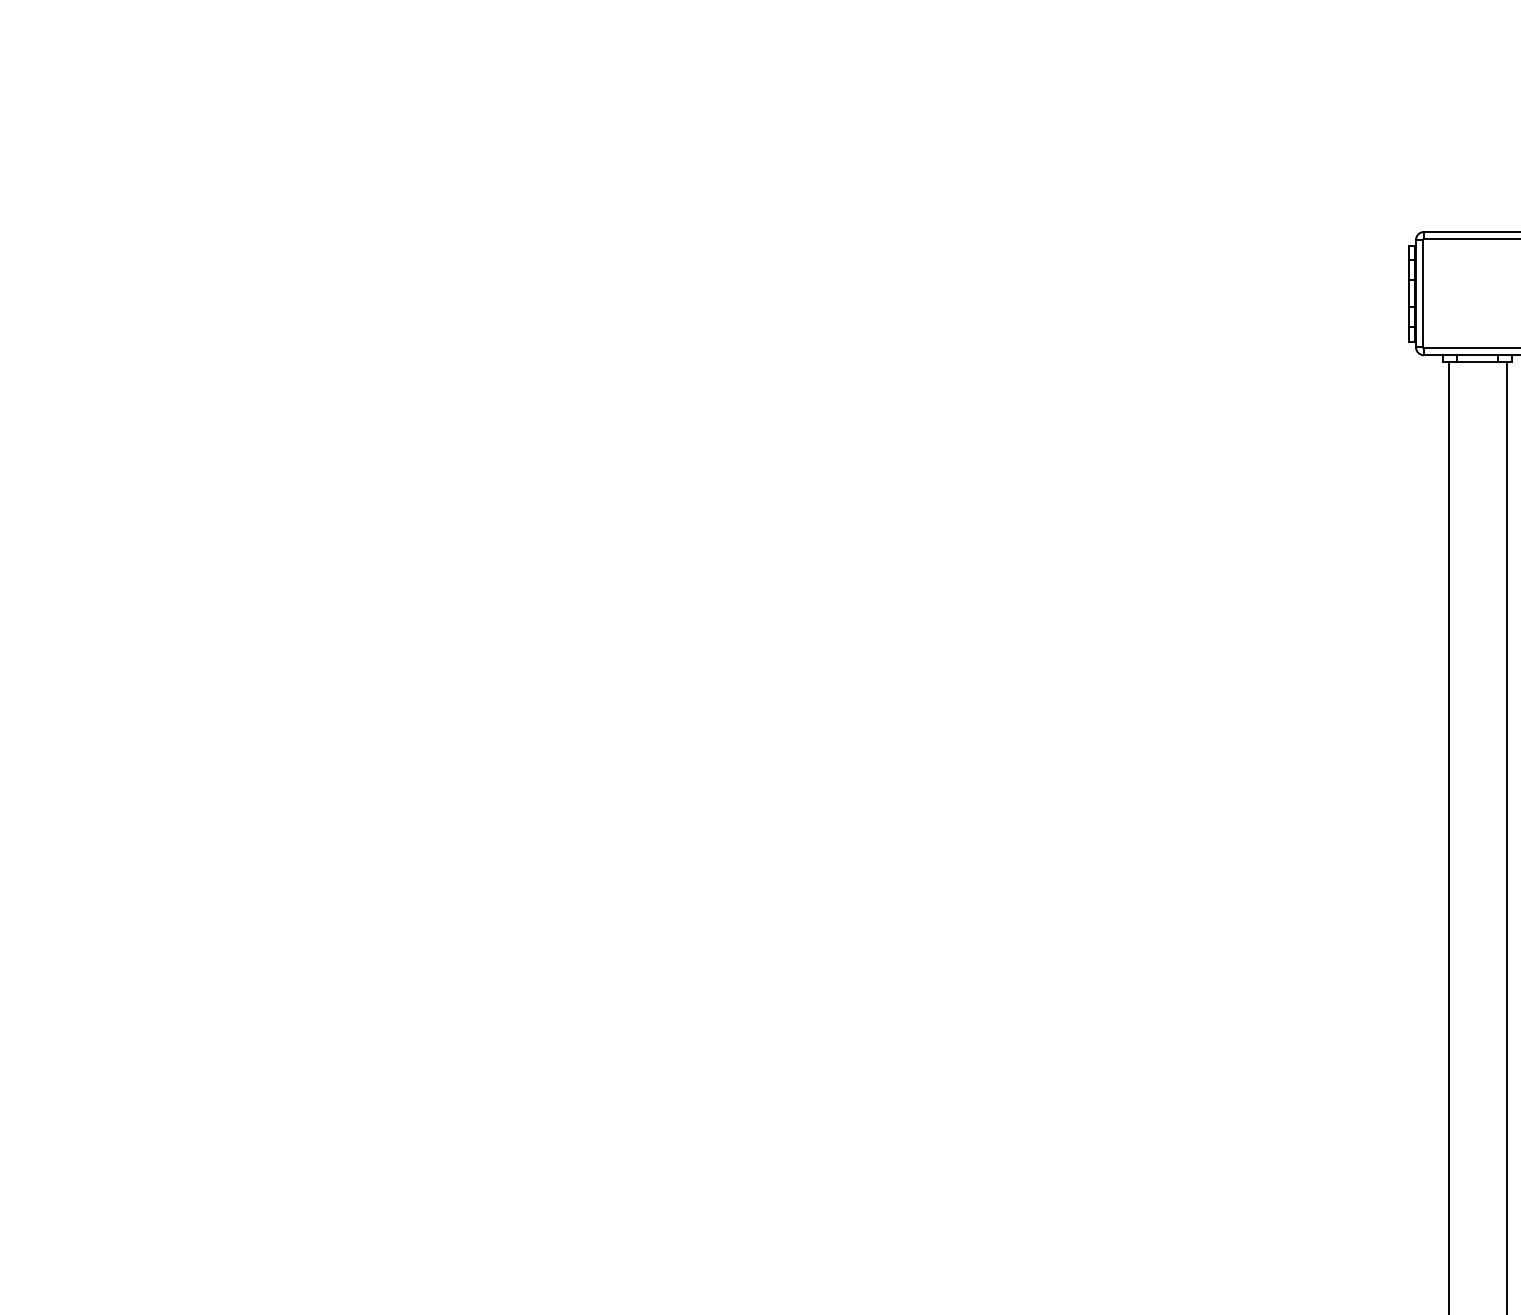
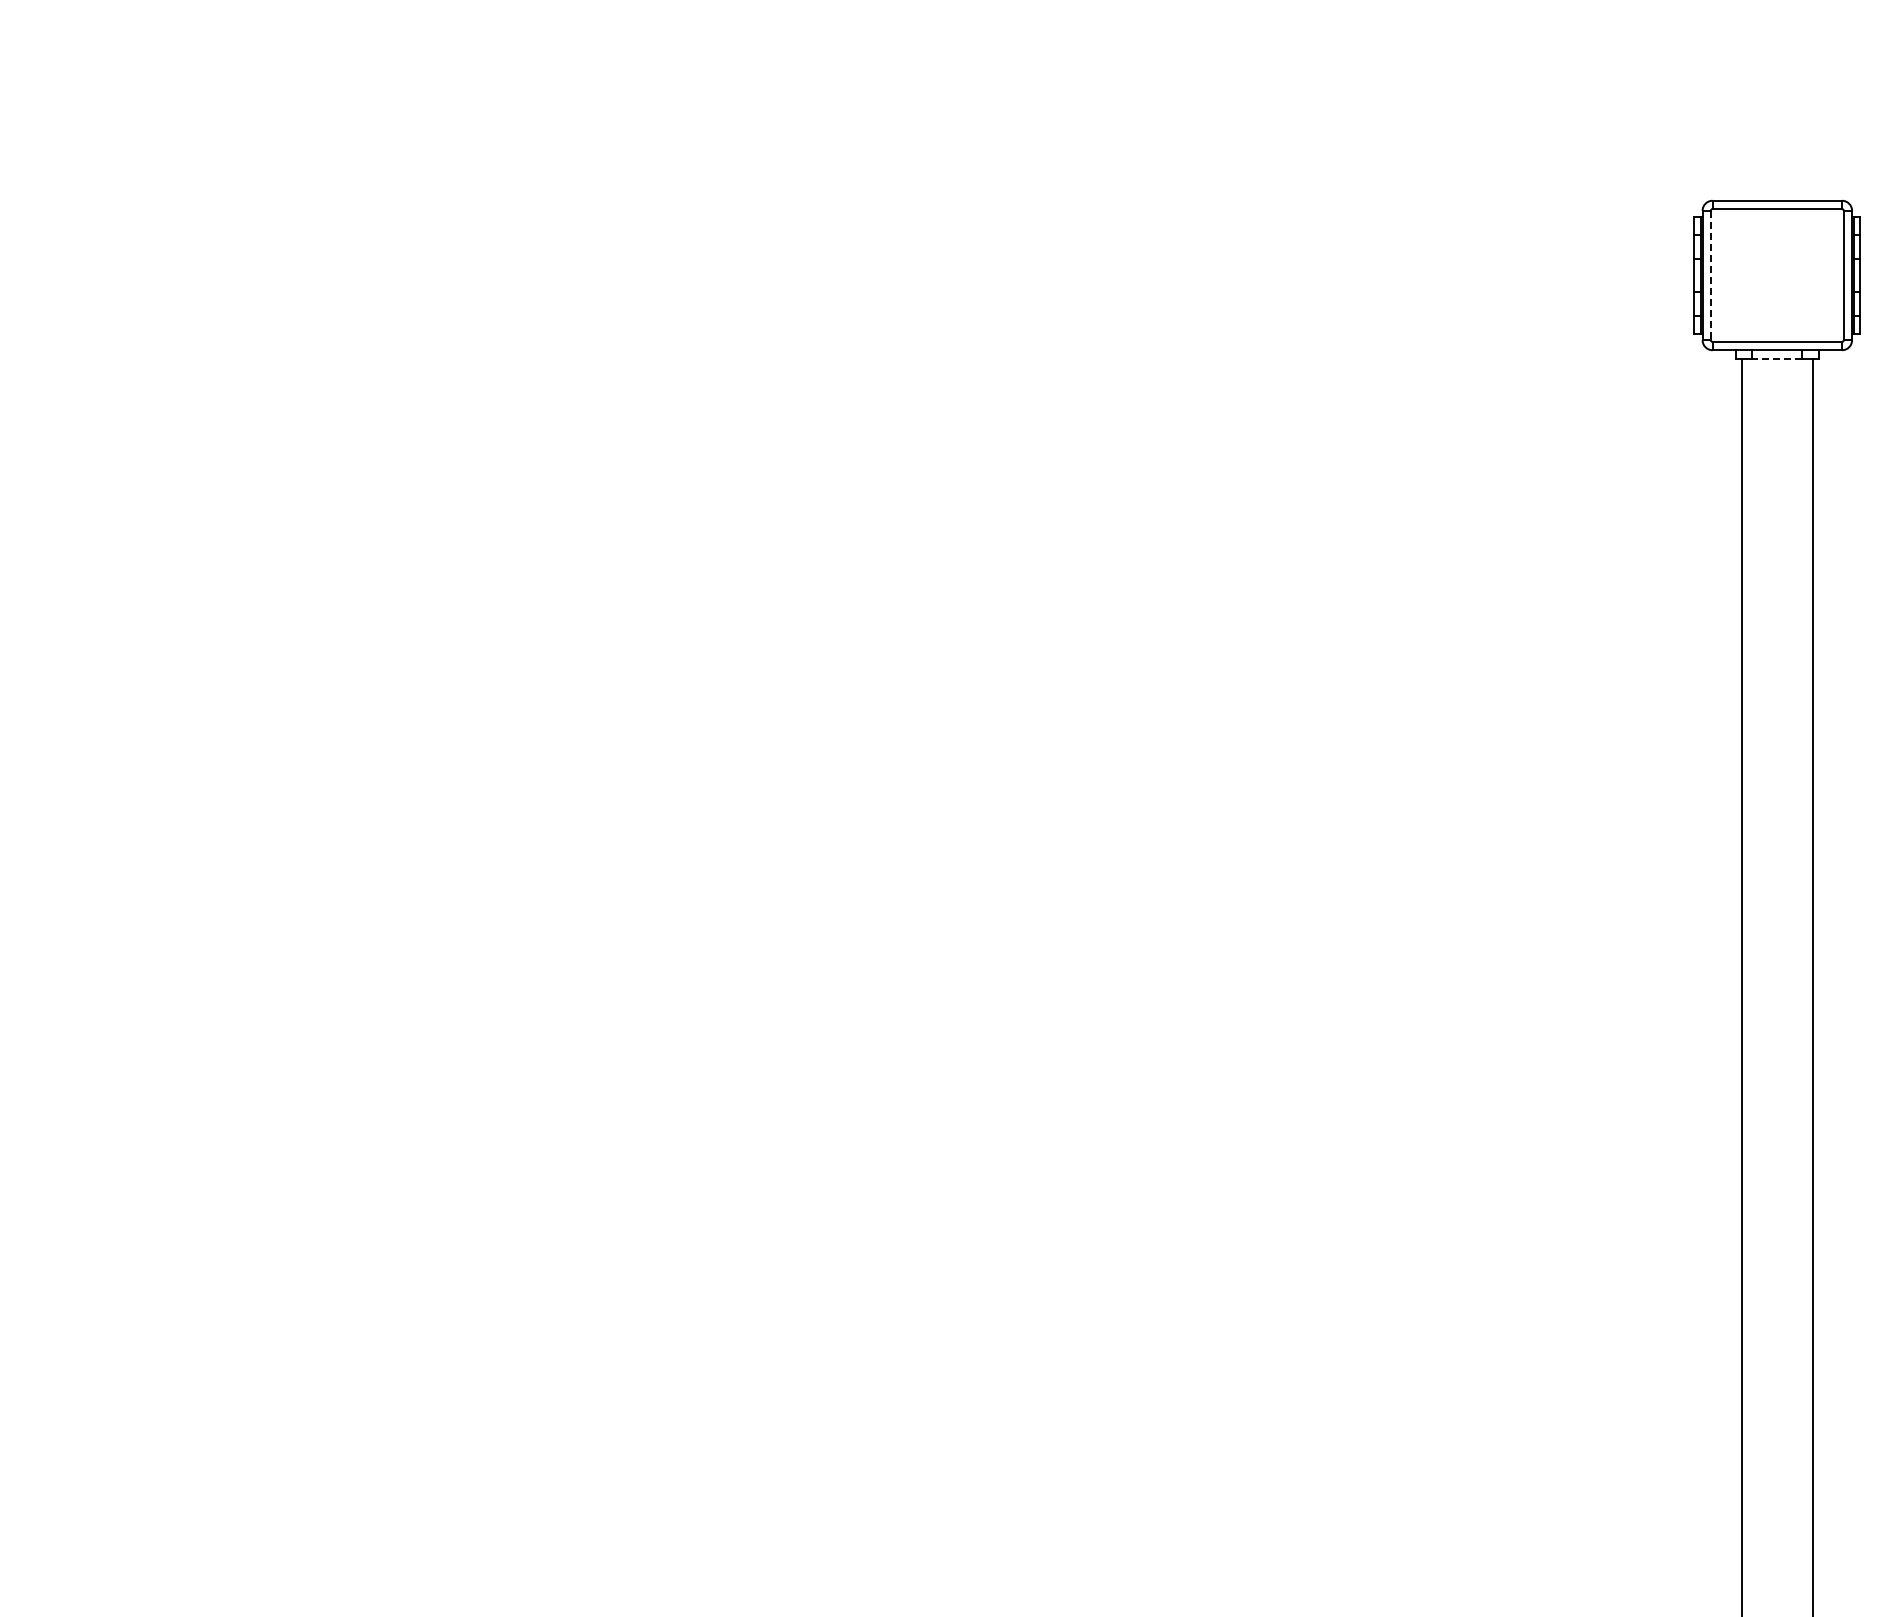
line: (1422, 293) -> (1710, 275), solid -> dashed
line: (1477, 362) -> (1777, 358), solid -> dashed

